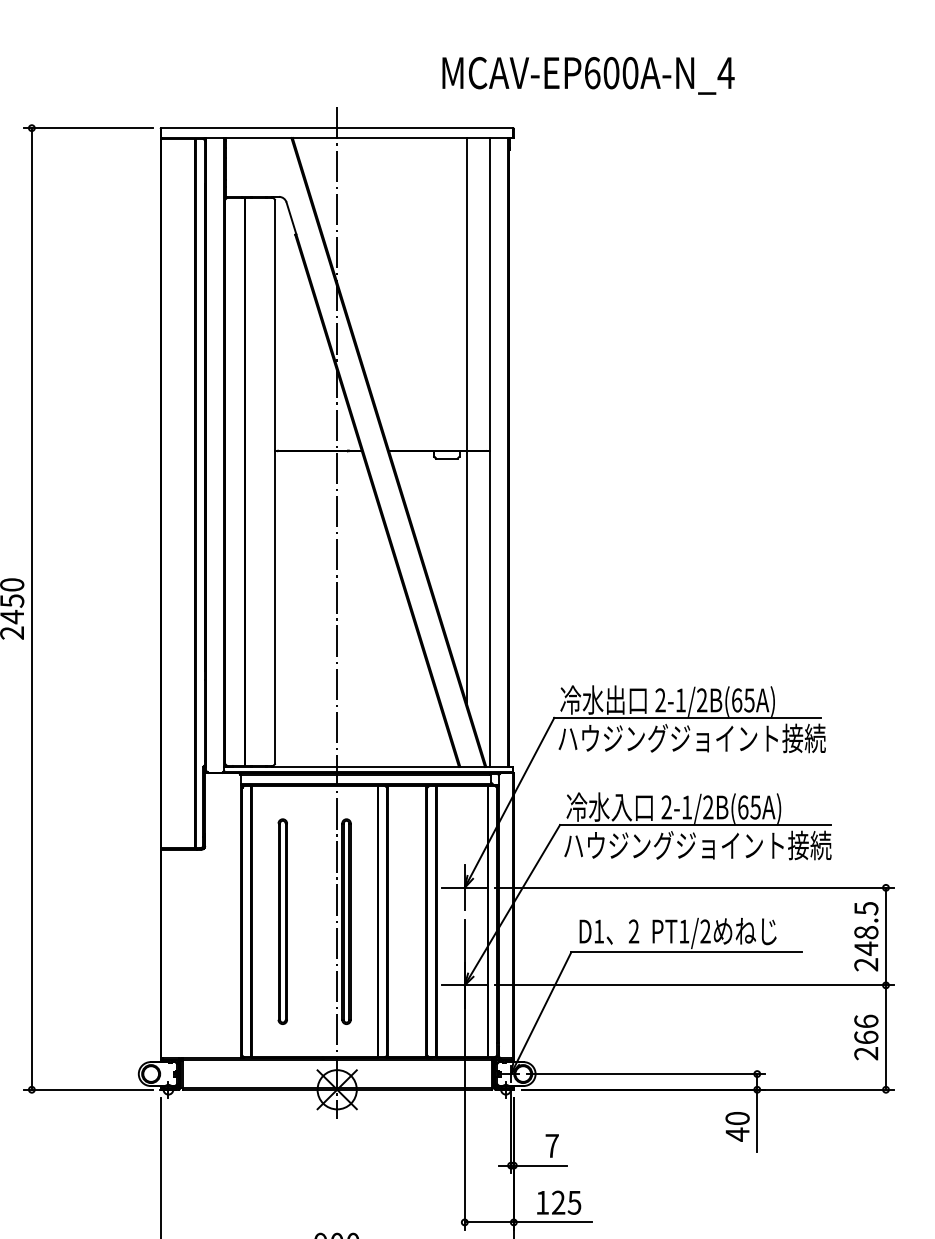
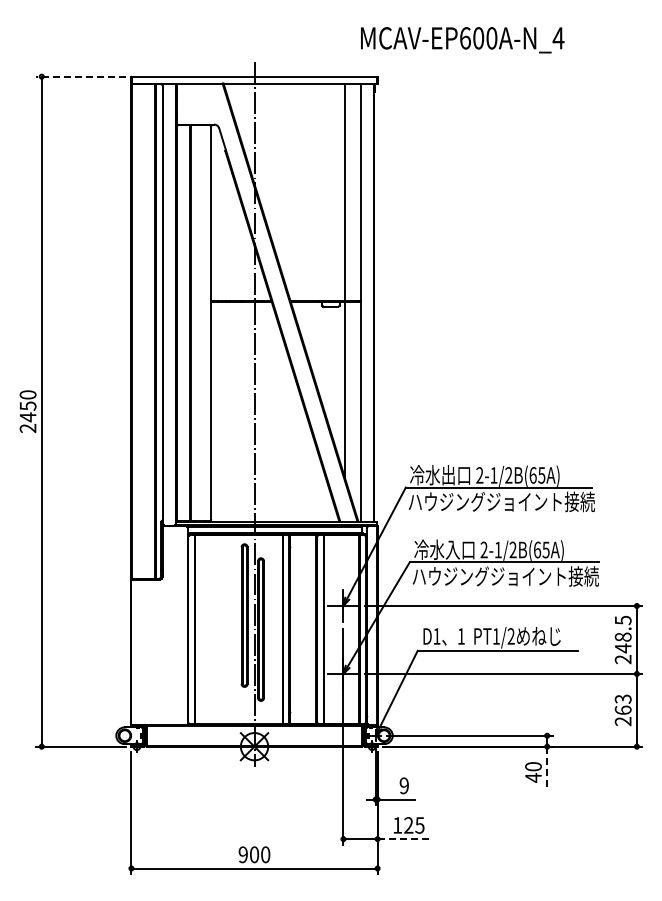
text: (588, 76) -> (462, 40), moved
line: (87, 127) -> (80, 76), solid -> dashed
part: (282, 921) -> (244, 615), moved
text: (632, 931) -> (460, 636), 2 -> 1
text: (865, 1020) -> (622, 698), 266 -> 263
line: (757, 1121) -> (547, 768), solid -> dashed
text: (550, 1145) -> (403, 785), 7 -> 9
line: (553, 1222) -> (405, 839), solid -> dashed

